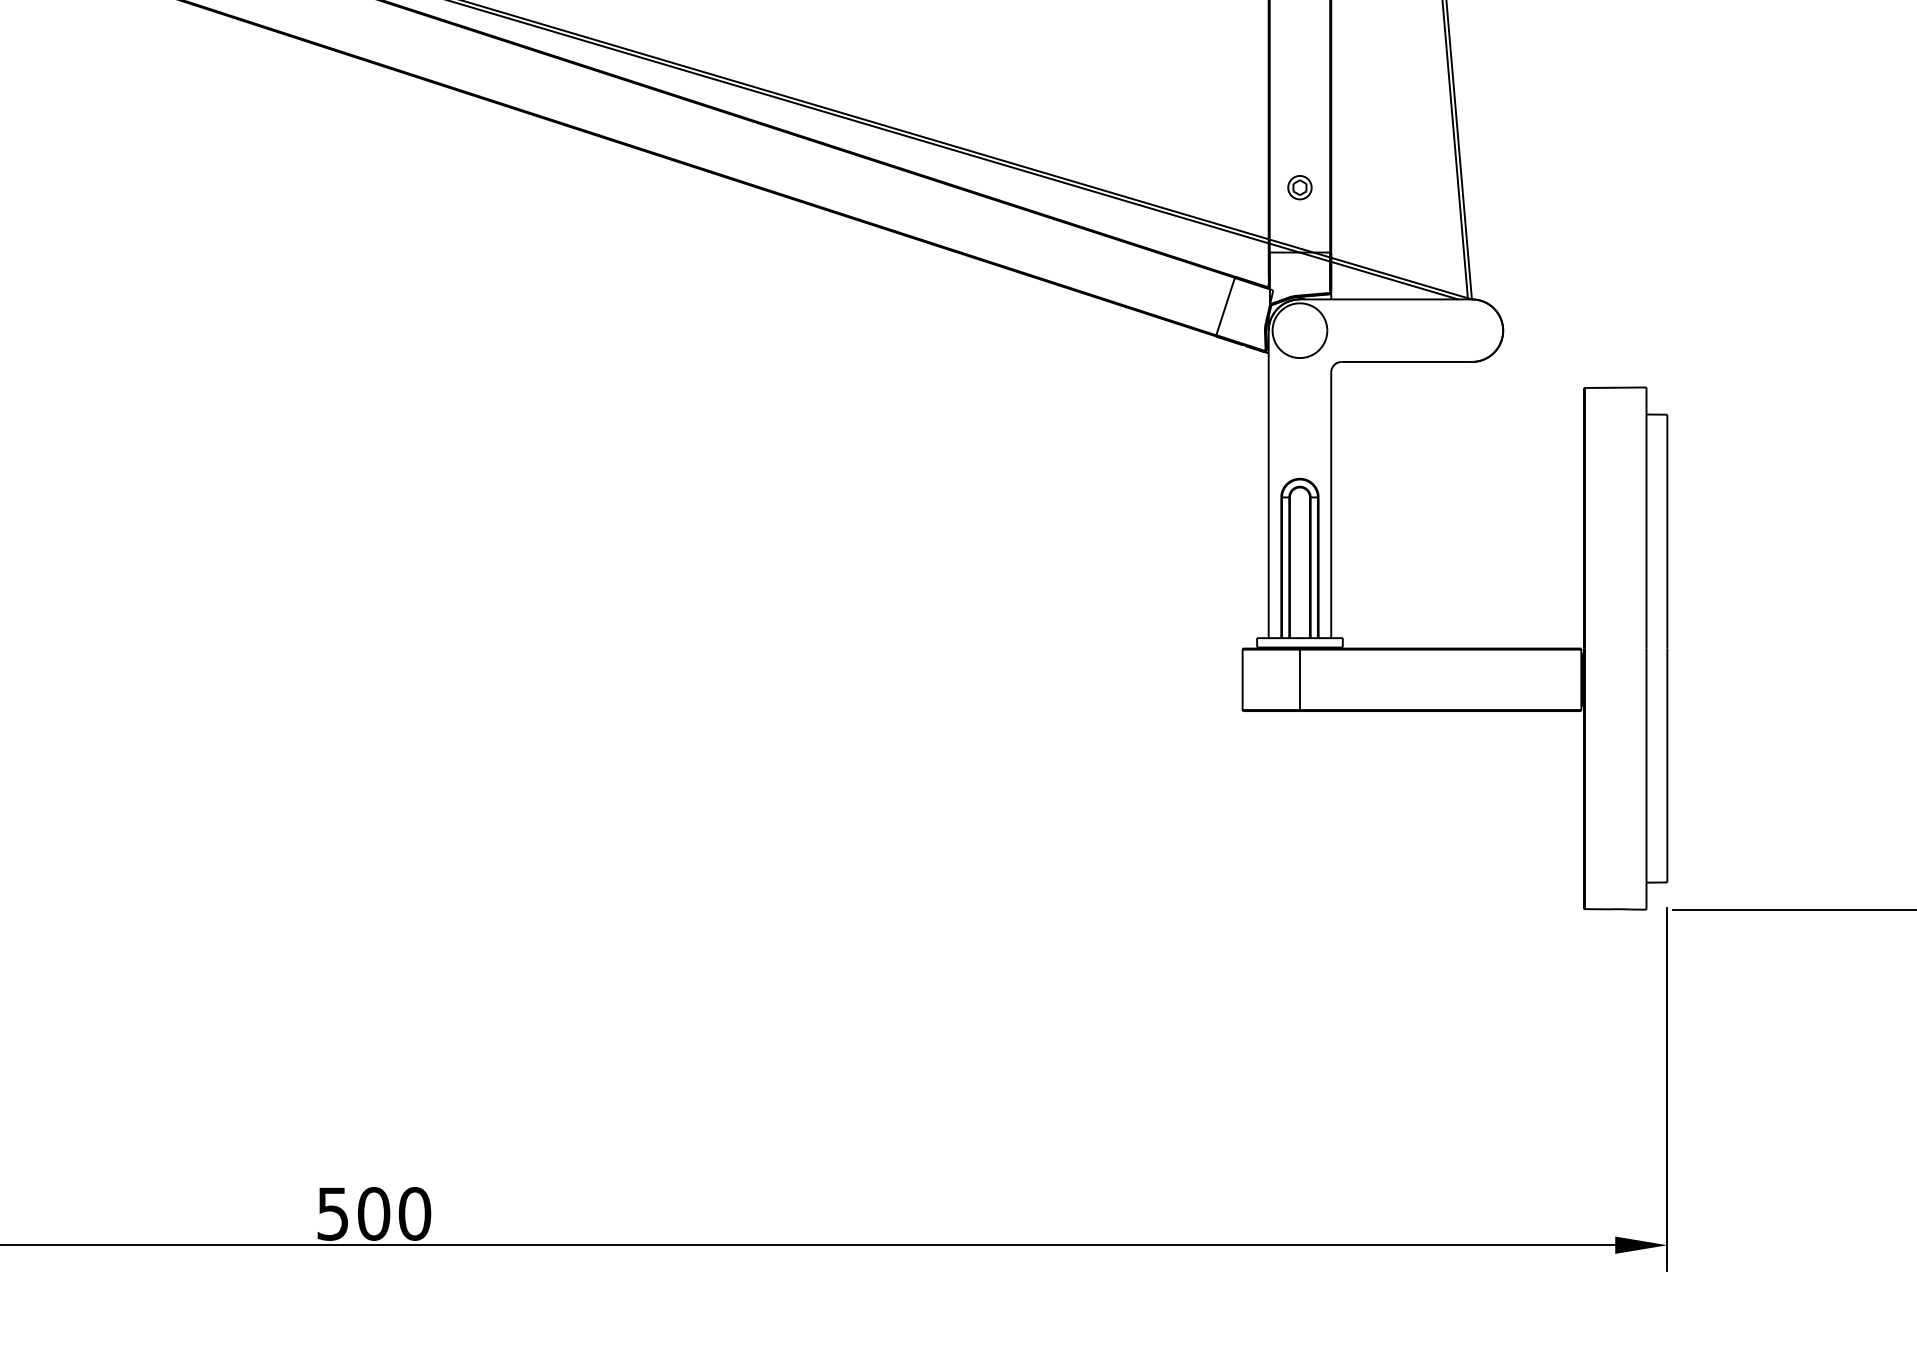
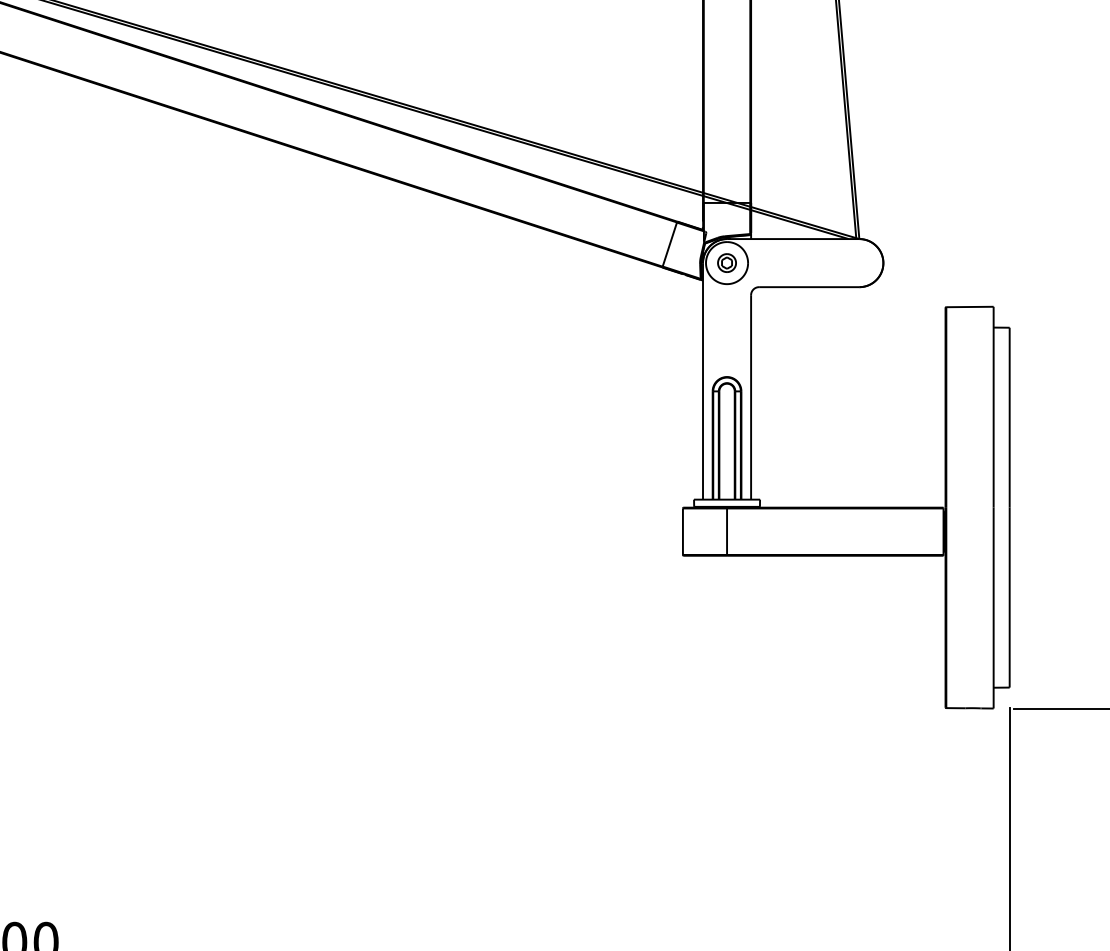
part: (1299, 187) -> (726, 262), moved

